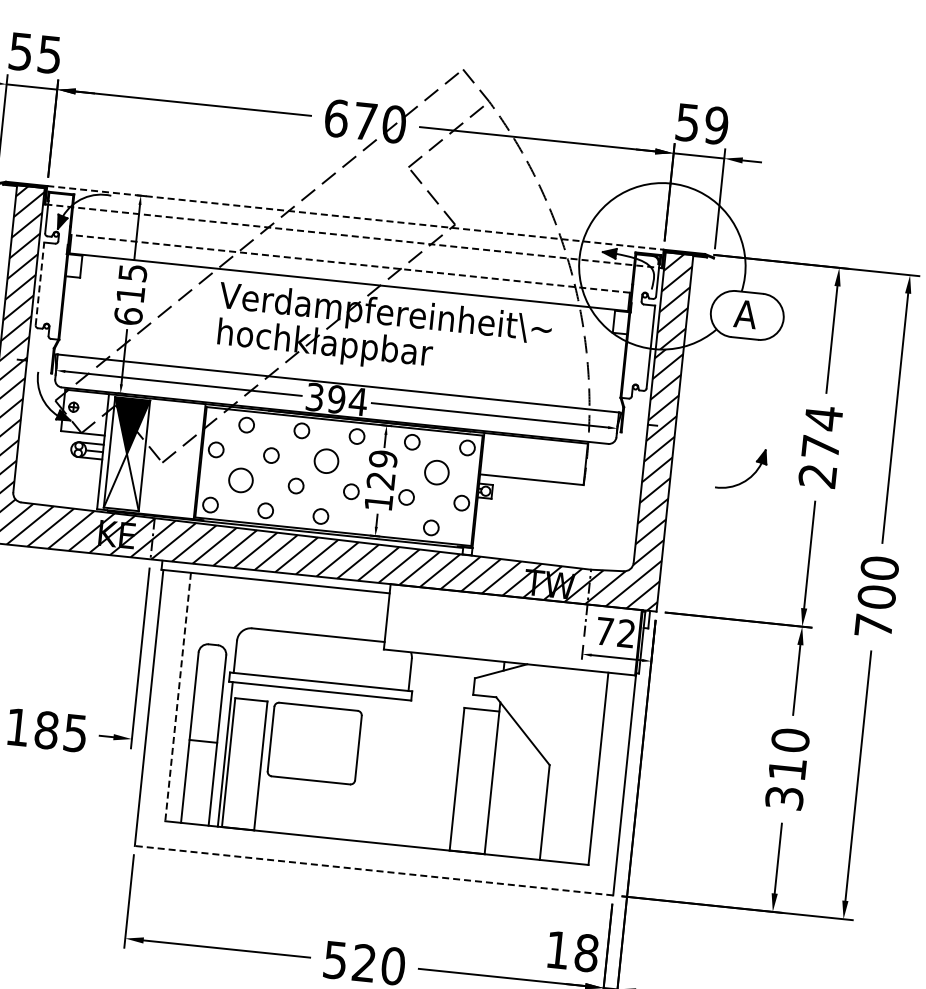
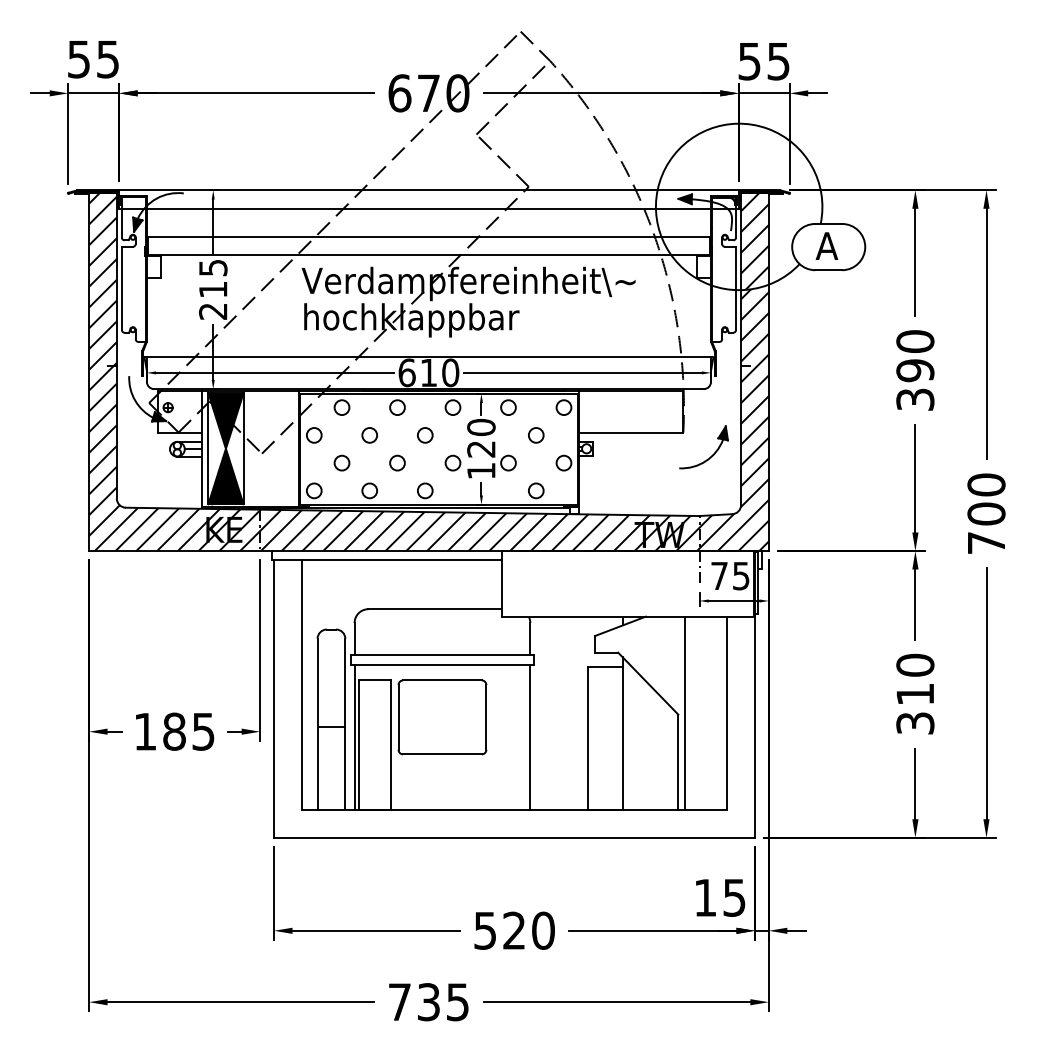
text: (716, 125) -> (778, 61), 59 -> 55
line: (355, 218) -> (428, 190), dashed -> solid
line: (353, 235) -> (428, 208), dashed -> solid
line: (350, 263) -> (428, 236), dashed -> solid
line: (39, 283) -> (121, 288), dashed -> solid
text: (128, 315) -> (213, 310), 615 -> 215
text: (336, 399) -> (428, 372), 394 -> 610
text: (821, 446) -> (915, 369), 274 -> 390
text: (383, 459) -> (481, 427), 129 -> 120
circle: (326, 461) -> (425, 435), size x0.62
circle: (437, 472) -> (536, 435), size x0.62
part: (748, 477) -> (711, 455), moved
circle: (240, 479) -> (341, 462), size x0.62
fill: (123, 481) -> (225, 476), added
text: (626, 633) -> (741, 575), 72 -> 75
line: (177, 697) -> (301, 685), dashed -> solid
line: (556, 763) -> (684, 712), added
line: (400, 771) -> (530, 736), added
line: (374, 870) -> (514, 837), dashed -> solid
text: (586, 952) -> (734, 897), 18 -> 15

